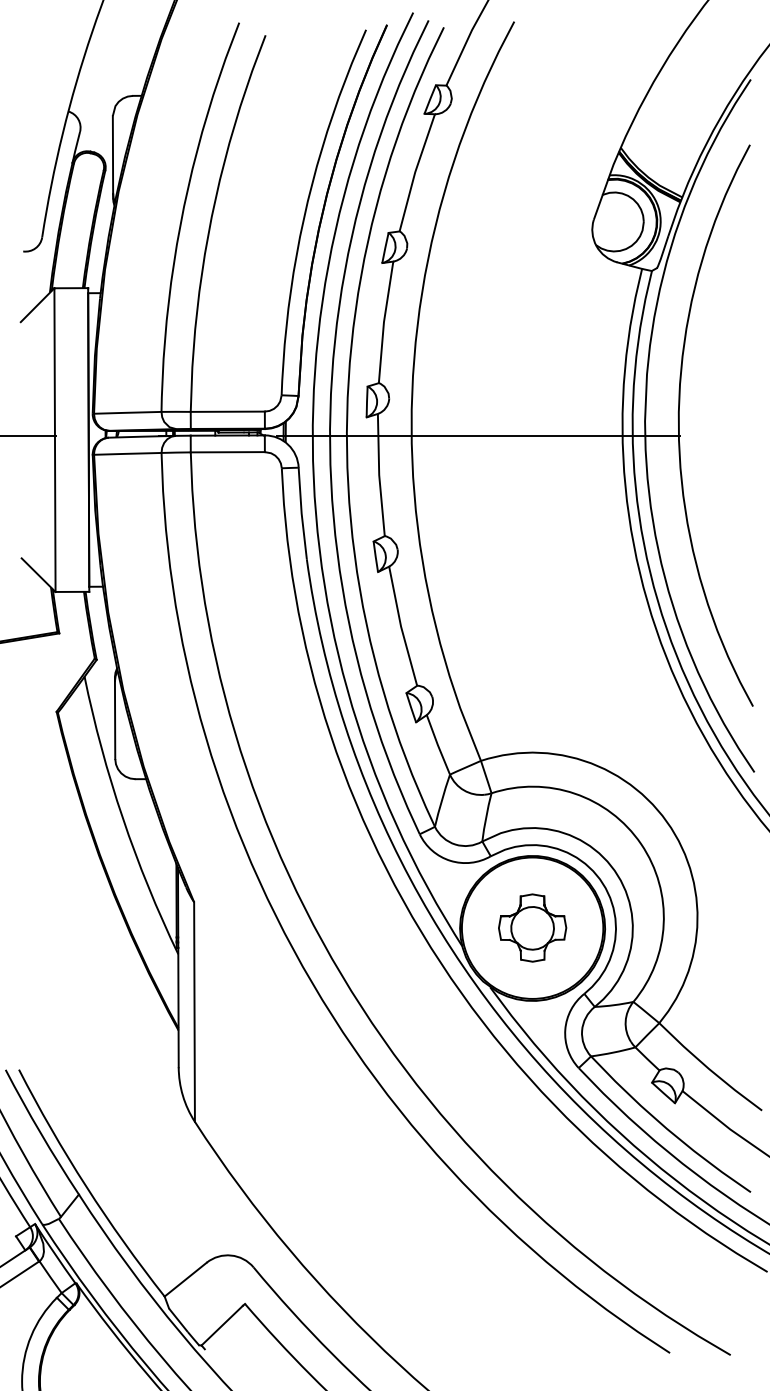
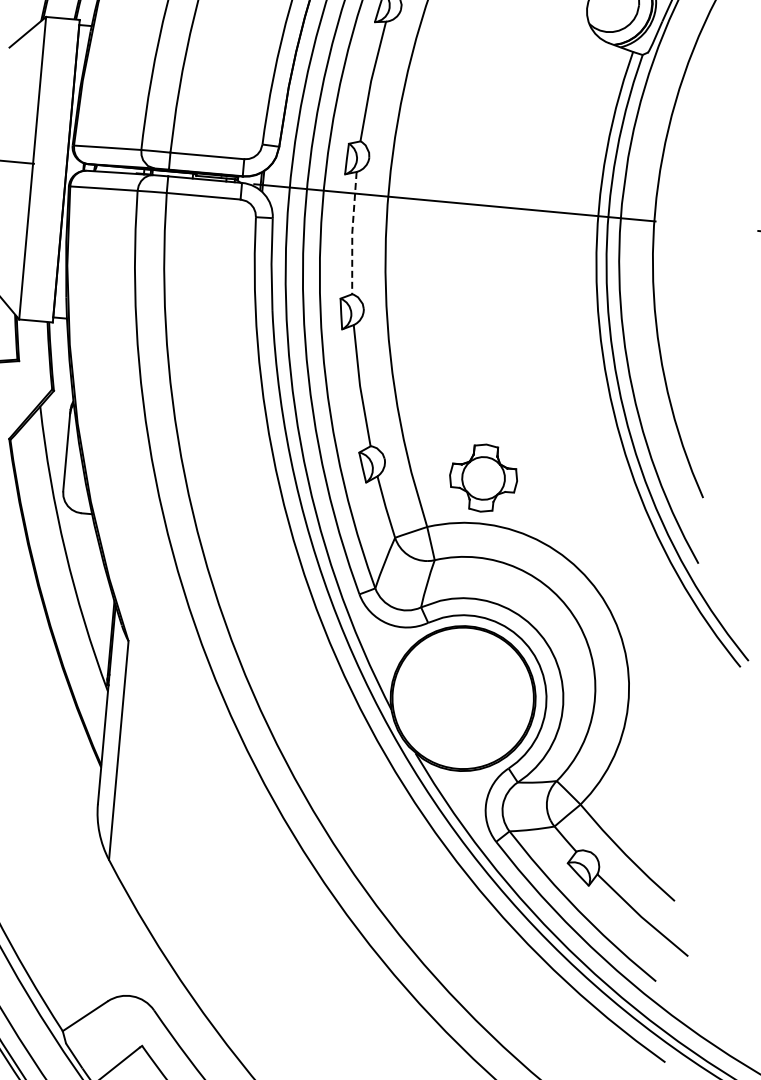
line: (379, 475) -> (352, 233), solid -> dashed
part: (532, 927) -> (483, 477), moved

